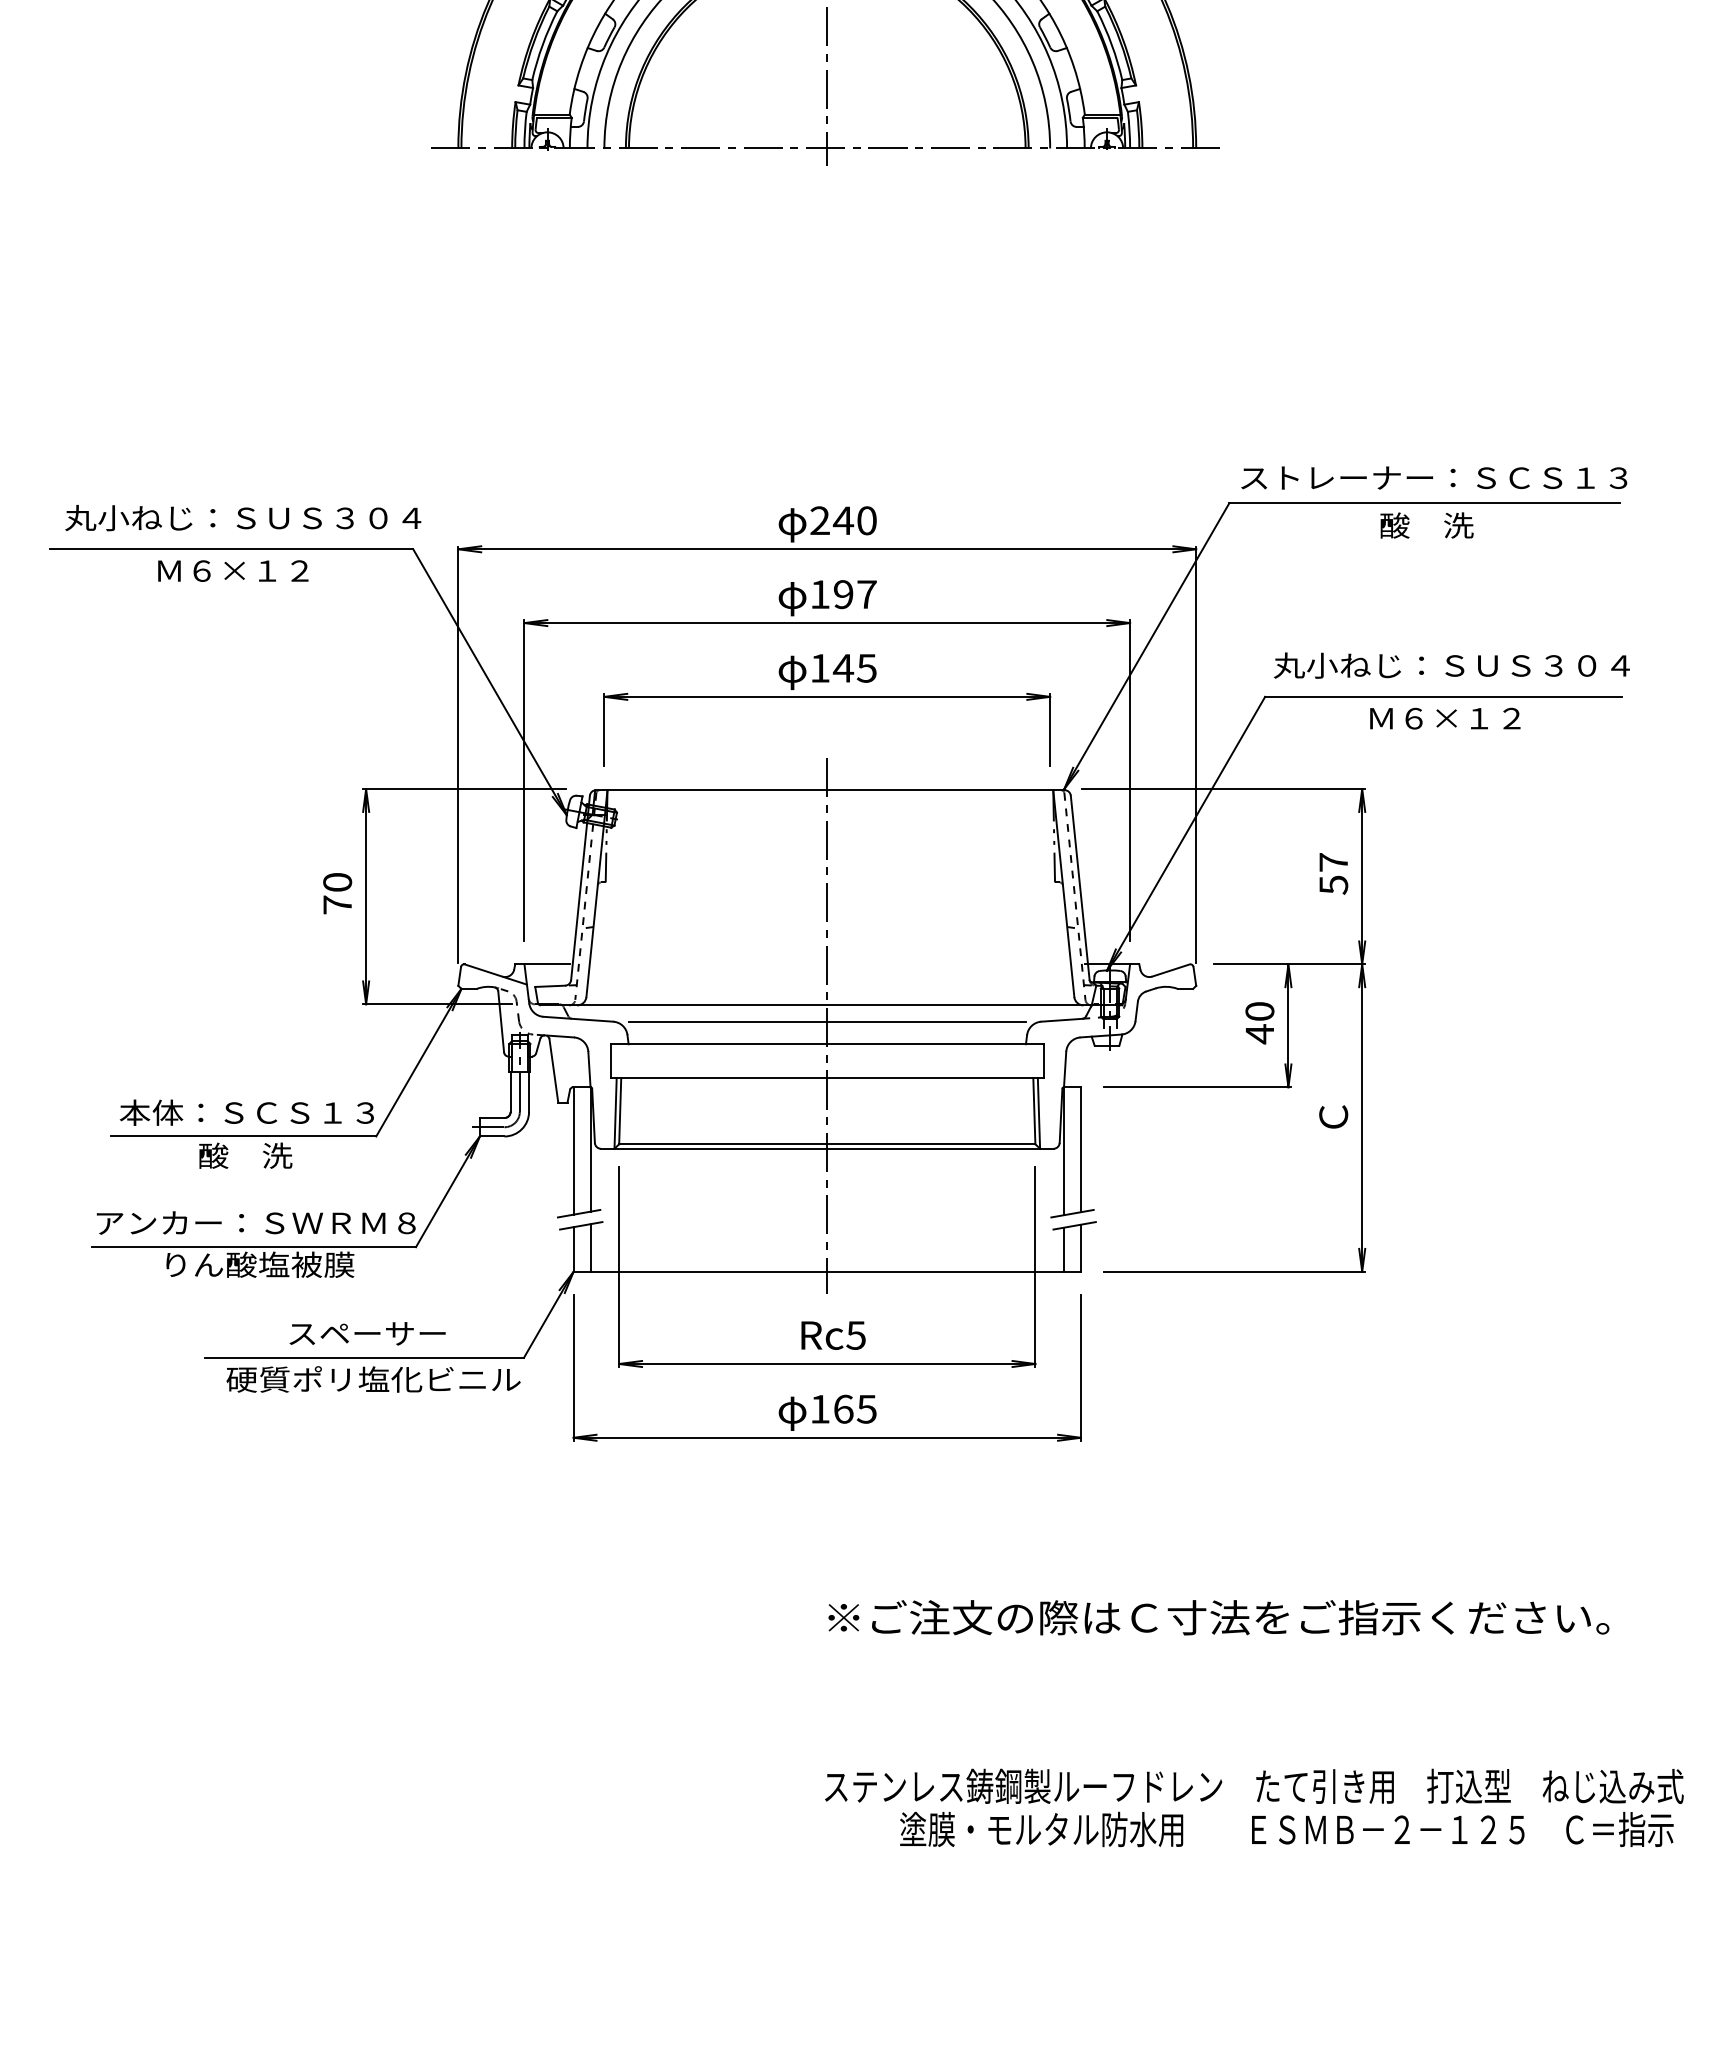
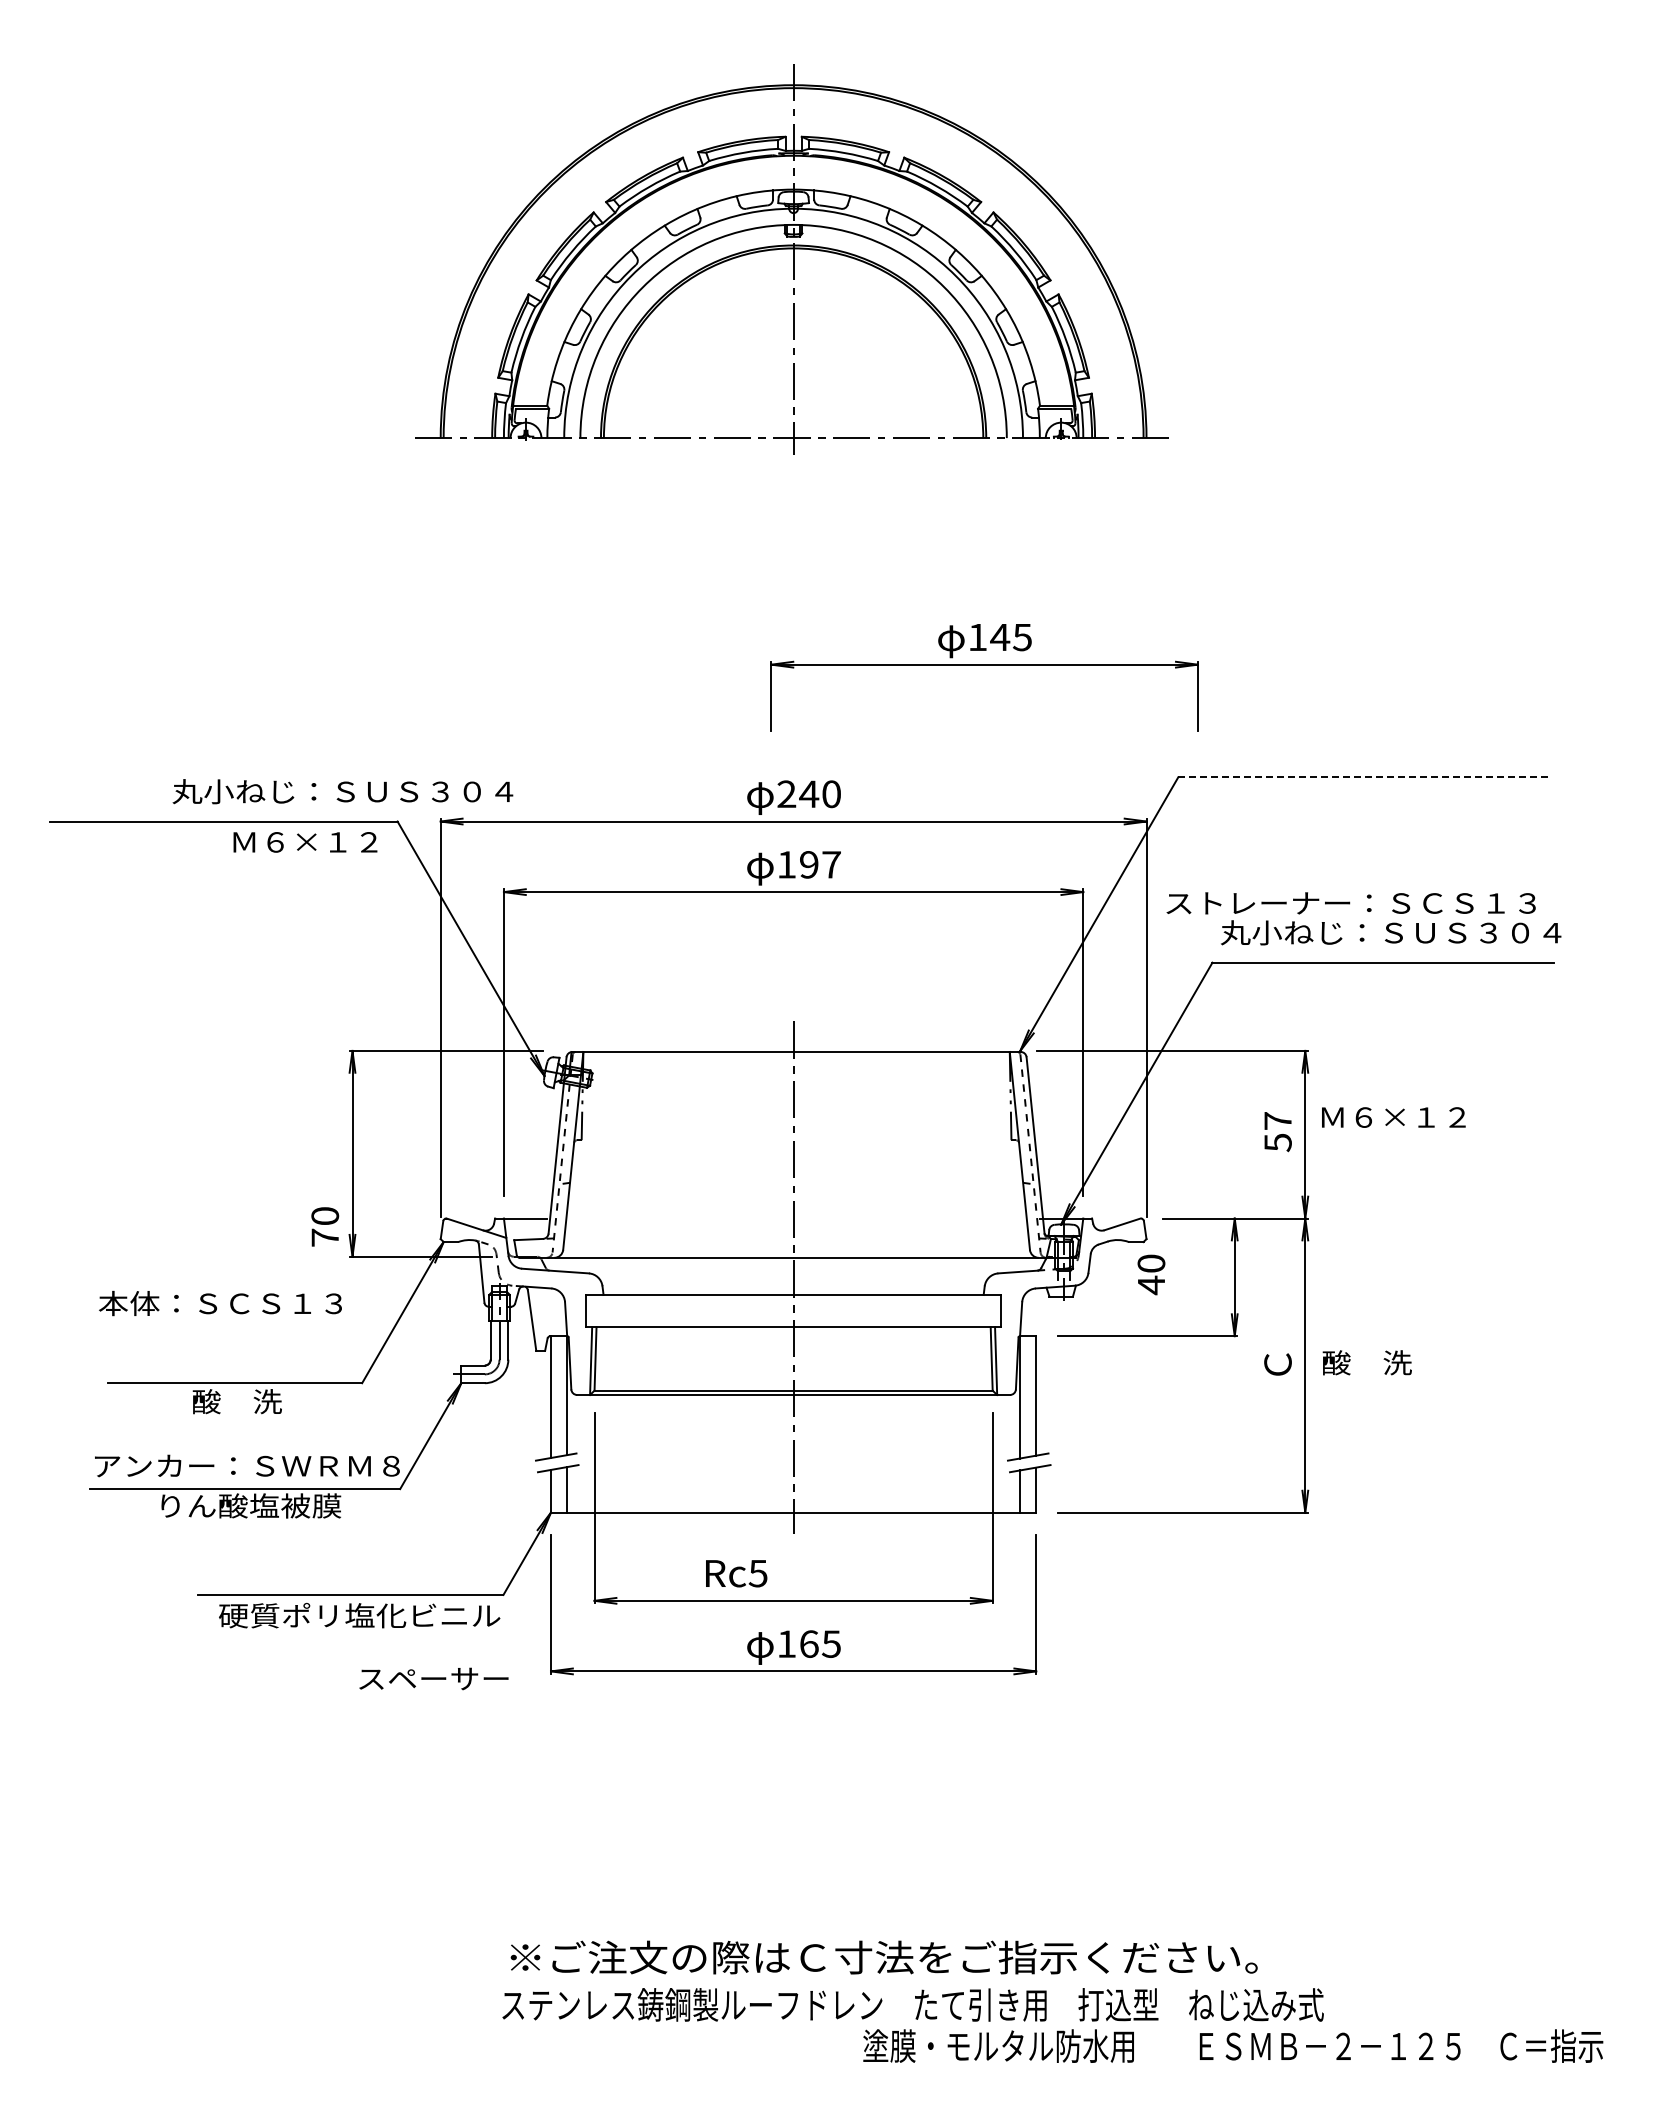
text: (1433, 478) -> (1350, 903), moved
line: (1425, 503) -> (1365, 777), solid -> dashed
text: (242, 517) -> (342, 791), moved
text: (1426, 525) -> (1366, 1362), moved
text: (233, 571) -> (305, 842), moved
part: (827, 697) -> (984, 665), moved
text: (1444, 718) -> (1393, 1117), moved
text: (337, 893) -> (325, 1226), moved
line: (827, 1021) -> (793, 1273), removed
text: (1259, 1022) -> (1151, 1274), moved
text: (246, 1112) -> (220, 1303), moved
text: (367, 1333) -> (433, 1678), moved
text: (833, 1335) -> (736, 1573), moved
text: (1218, 1617) -> (883, 1957), moved
text: (1253, 1785) -> (912, 2004), moved

